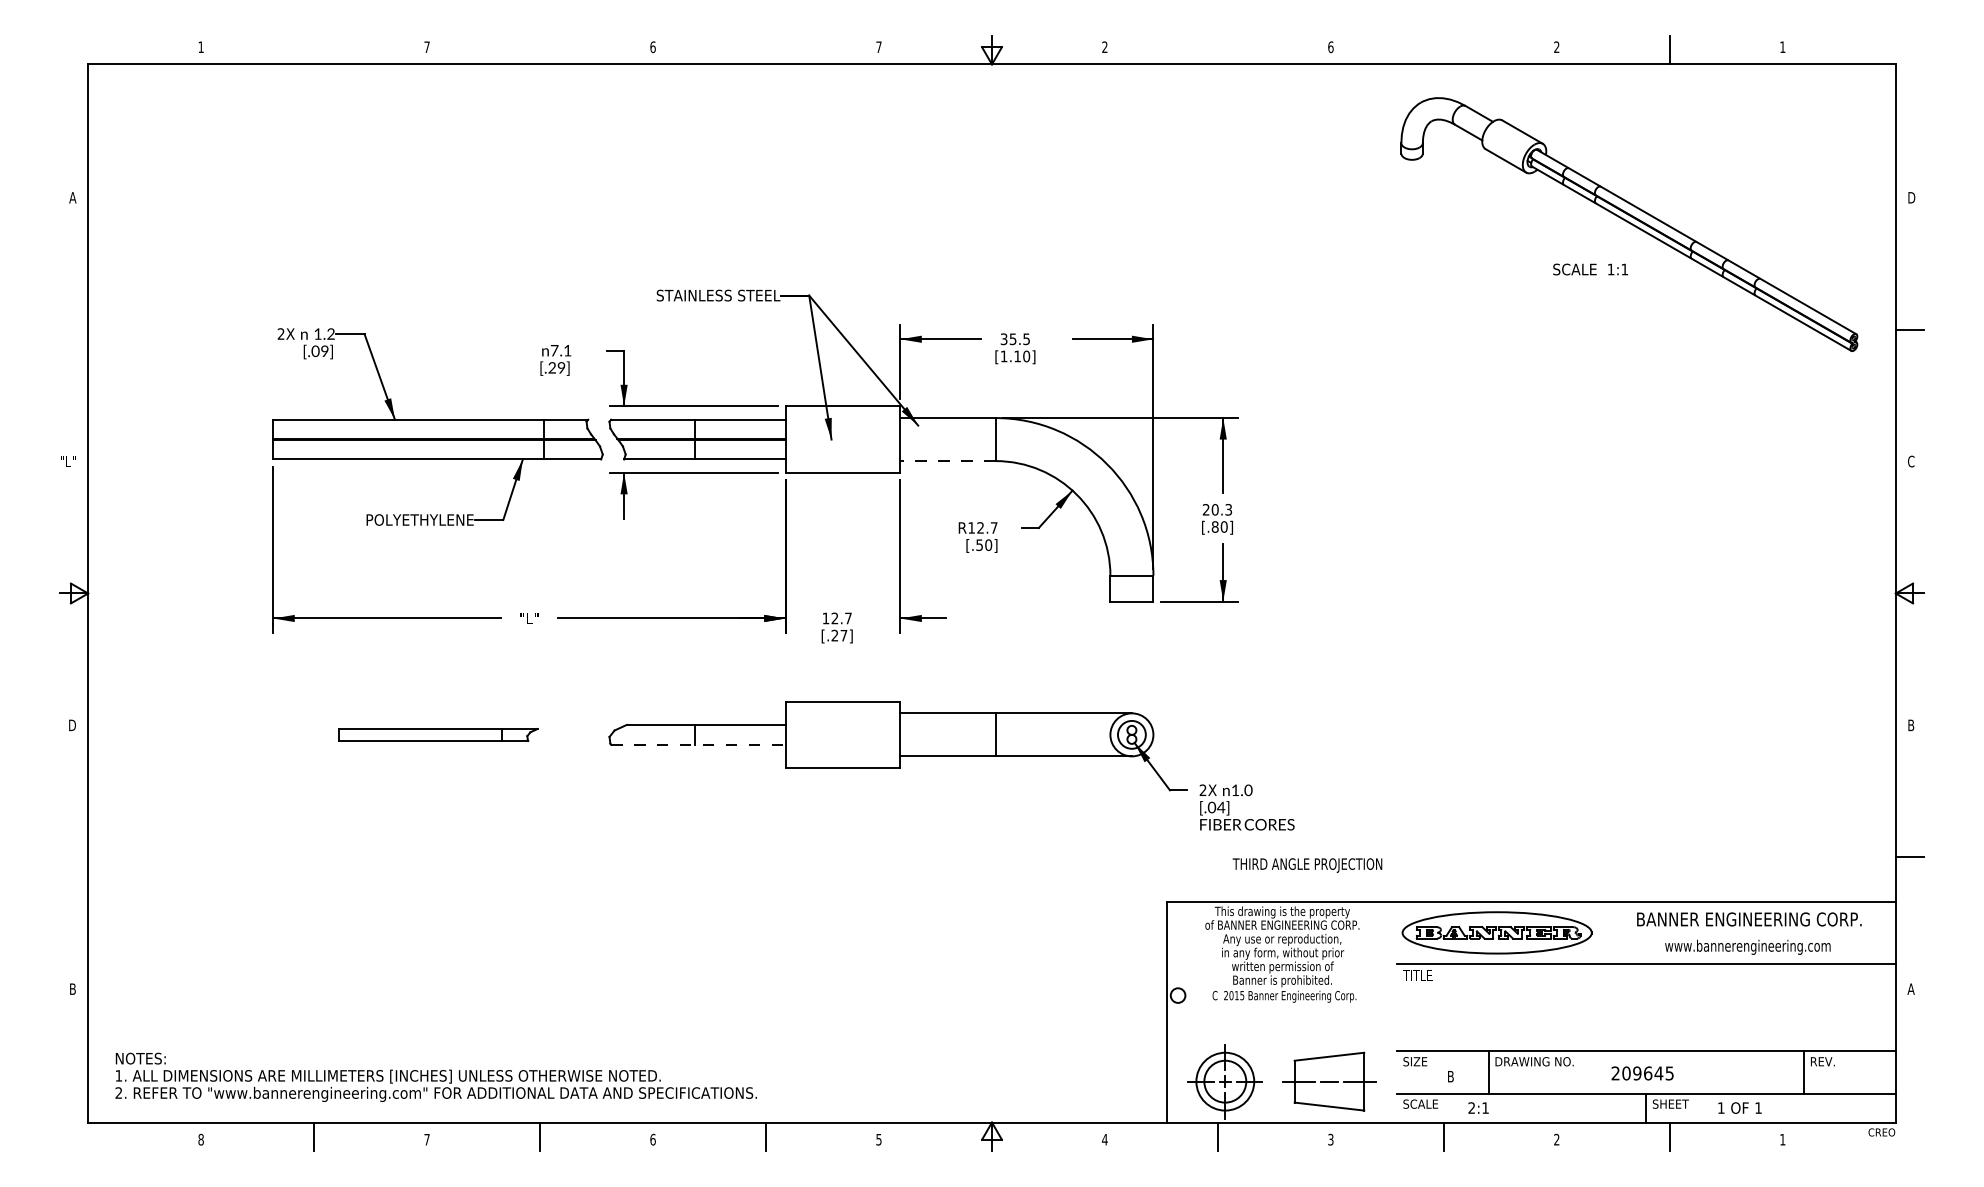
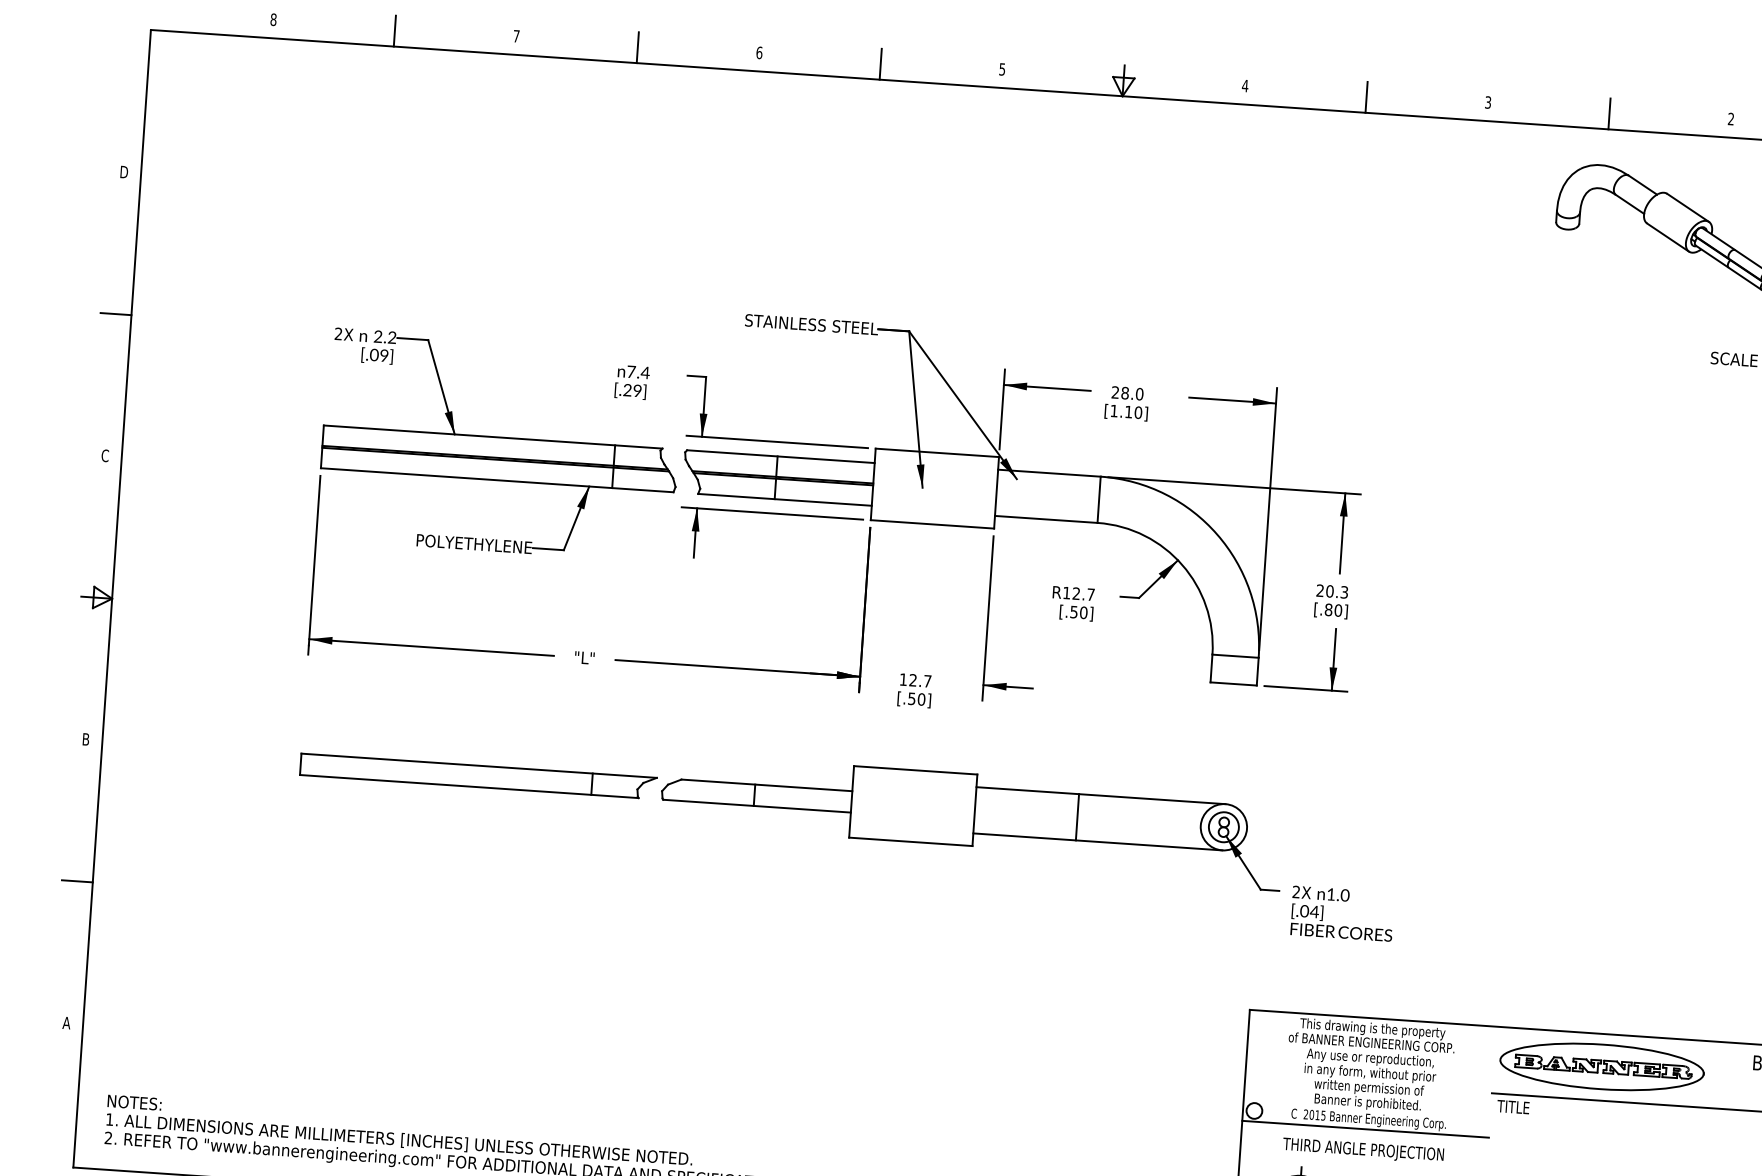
text: (1104, 46) -> (1244, 85), 2 -> 4
text: (1330, 46) -> (1487, 101), 6 -> 3
text: (200, 47) -> (272, 19), 1 -> 8
text: (878, 47) -> (1001, 69), 7 -> 5
line: (314, 49) -> (395, 30), added
line: (540, 49) -> (638, 47), added
line: (766, 49) -> (881, 63), added
line: (1217, 49) -> (1366, 96), added
line: (1443, 49) -> (1609, 113), added
text: (72, 197) -> (124, 171), A -> D
line: (73, 329) -> (115, 313), added
text: (317, 333) -> (377, 336), 1.2 -> 2.2
text: (1015, 339) -> (1127, 393), 35.5 -> 28.0
text: (567, 350) -> (645, 372), 7.1 -> 7.4
text: (68, 461) -> (100, 455), "L" -> C
line: (948, 461) -> (1046, 519), dashed -> solid
text: (839, 635) -> (916, 698), [.27] -> [.50]
text: (72, 725) -> (85, 739), D -> B
part: (438, 734) -> (478, 776), size x1.67
line: (698, 744) -> (757, 805), dashed -> solid
line: (73, 857) -> (76, 881), added
text: (1307, 865) -> (1363, 1150), moved
text: (72, 988) -> (66, 1022), B -> A
line: (1281, 1005) -> (1364, 1129), added

